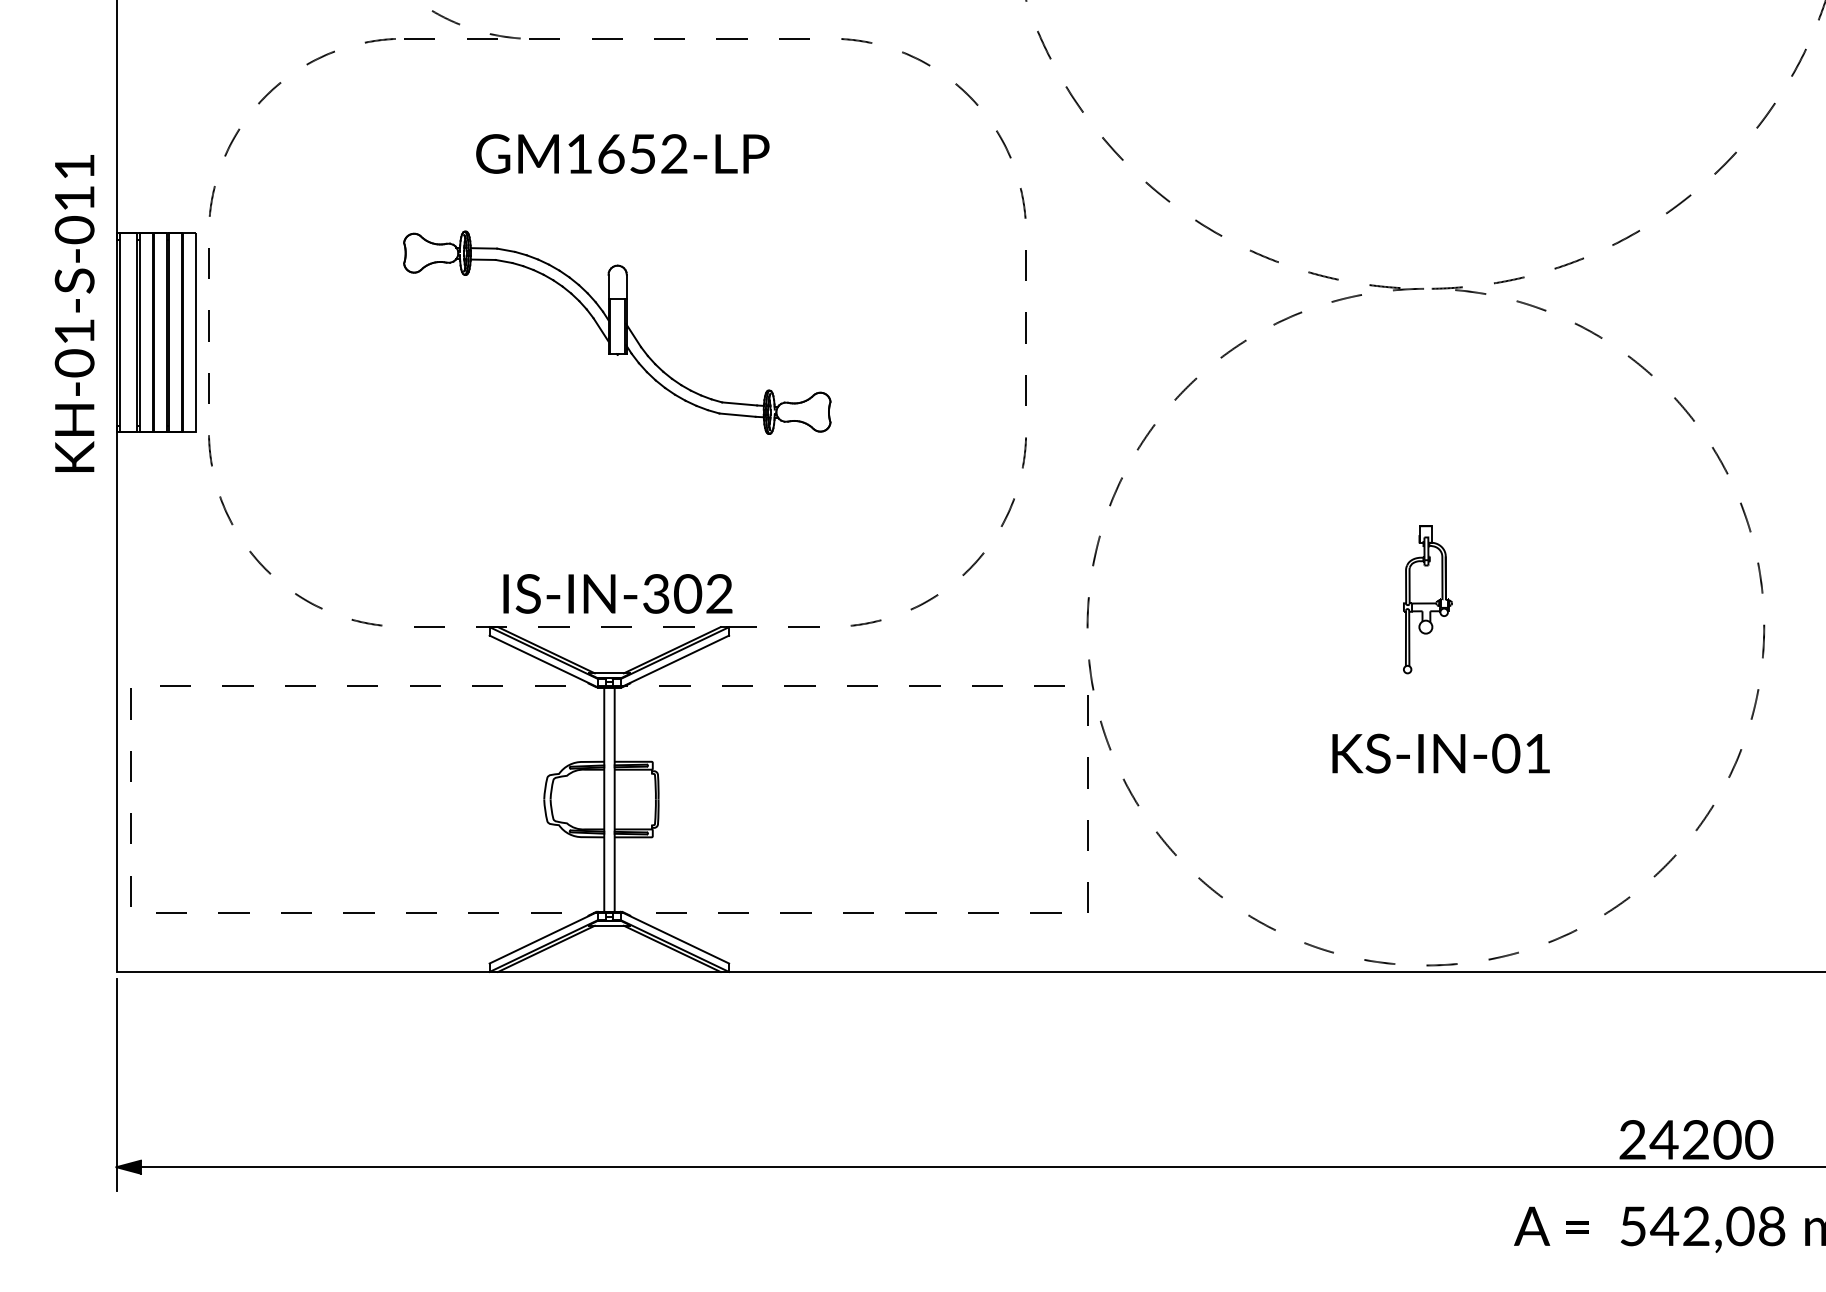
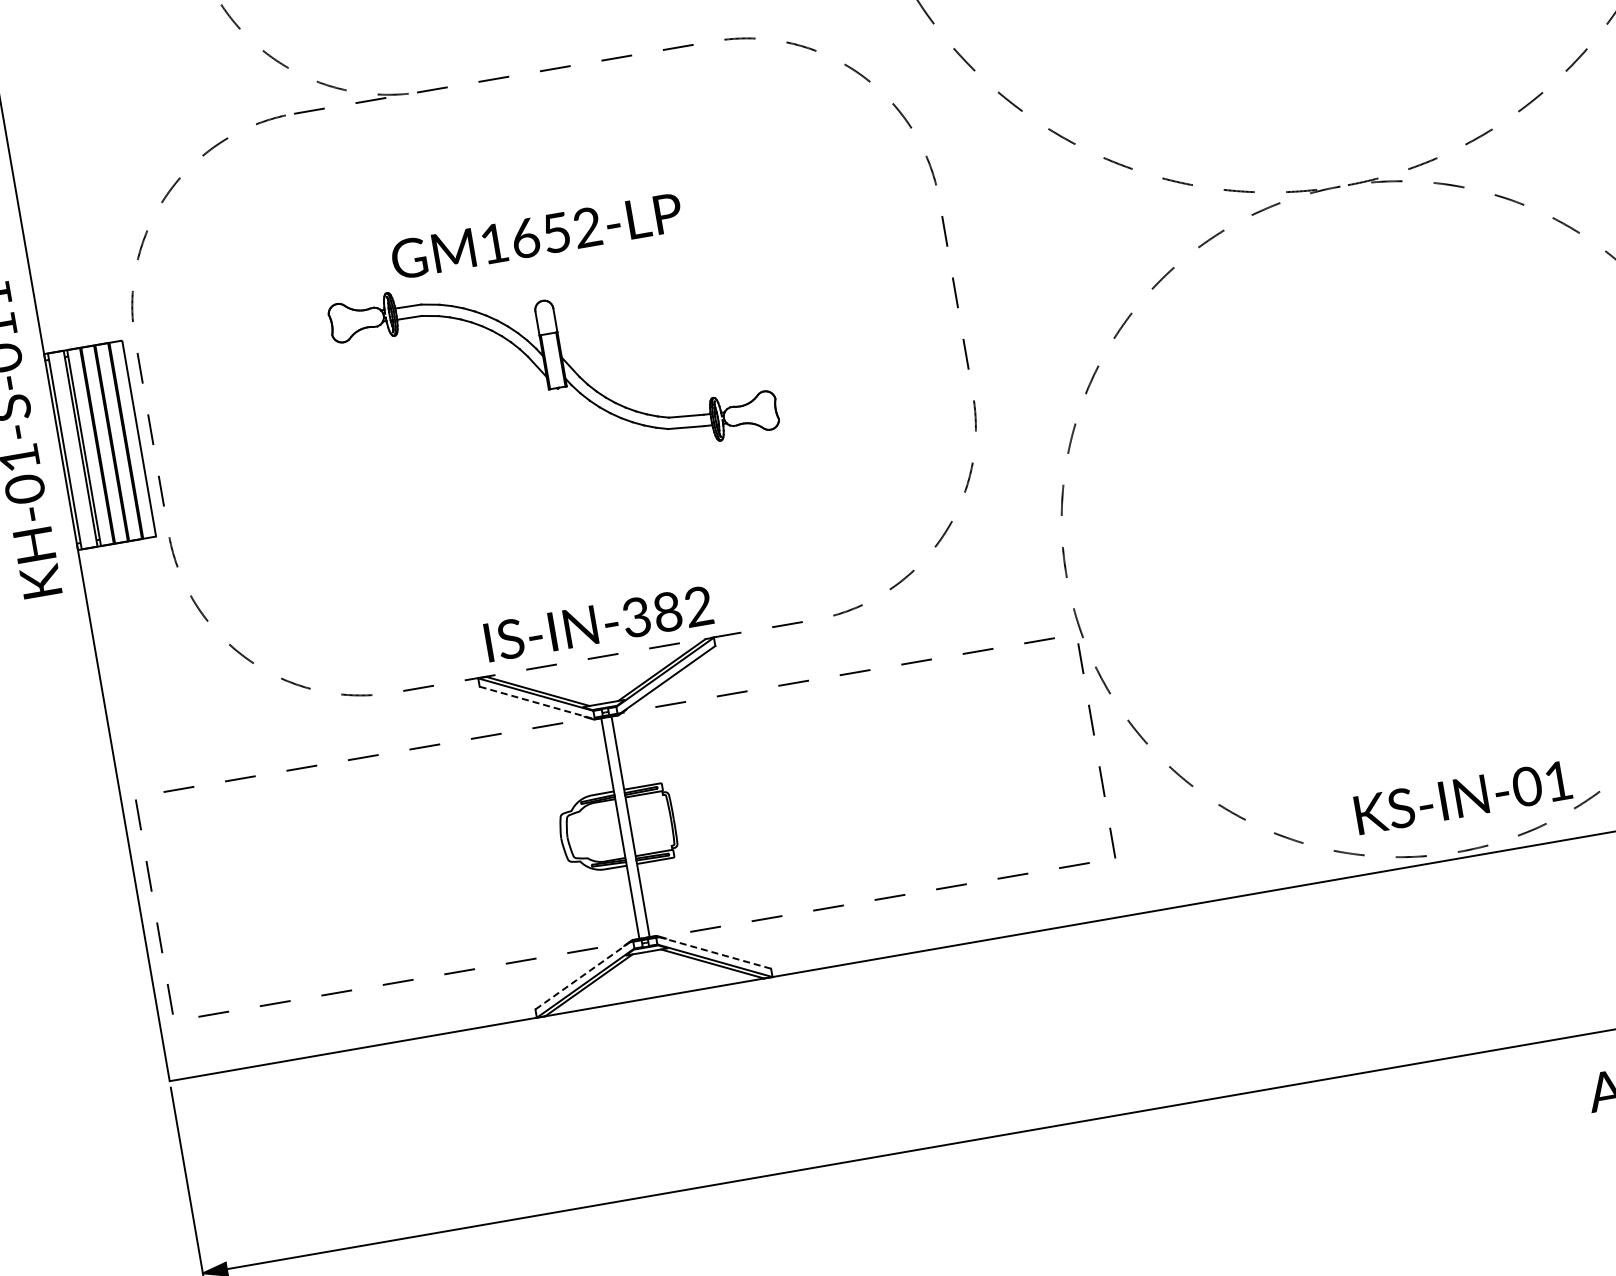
text: (622, 153) -> (536, 235), moved
text: (688, 594) -> (668, 612), IS-IN-302 -> IS-IN-382
part: (1427, 599) -> (1396, 491), removed
line: (543, 661) -> (537, 703), solid -> dashed
text: (1440, 753) -> (1462, 797), moved
line: (543, 937) -> (584, 974), solid -> dashed
line: (675, 937) -> (713, 952), solid -> dashed

